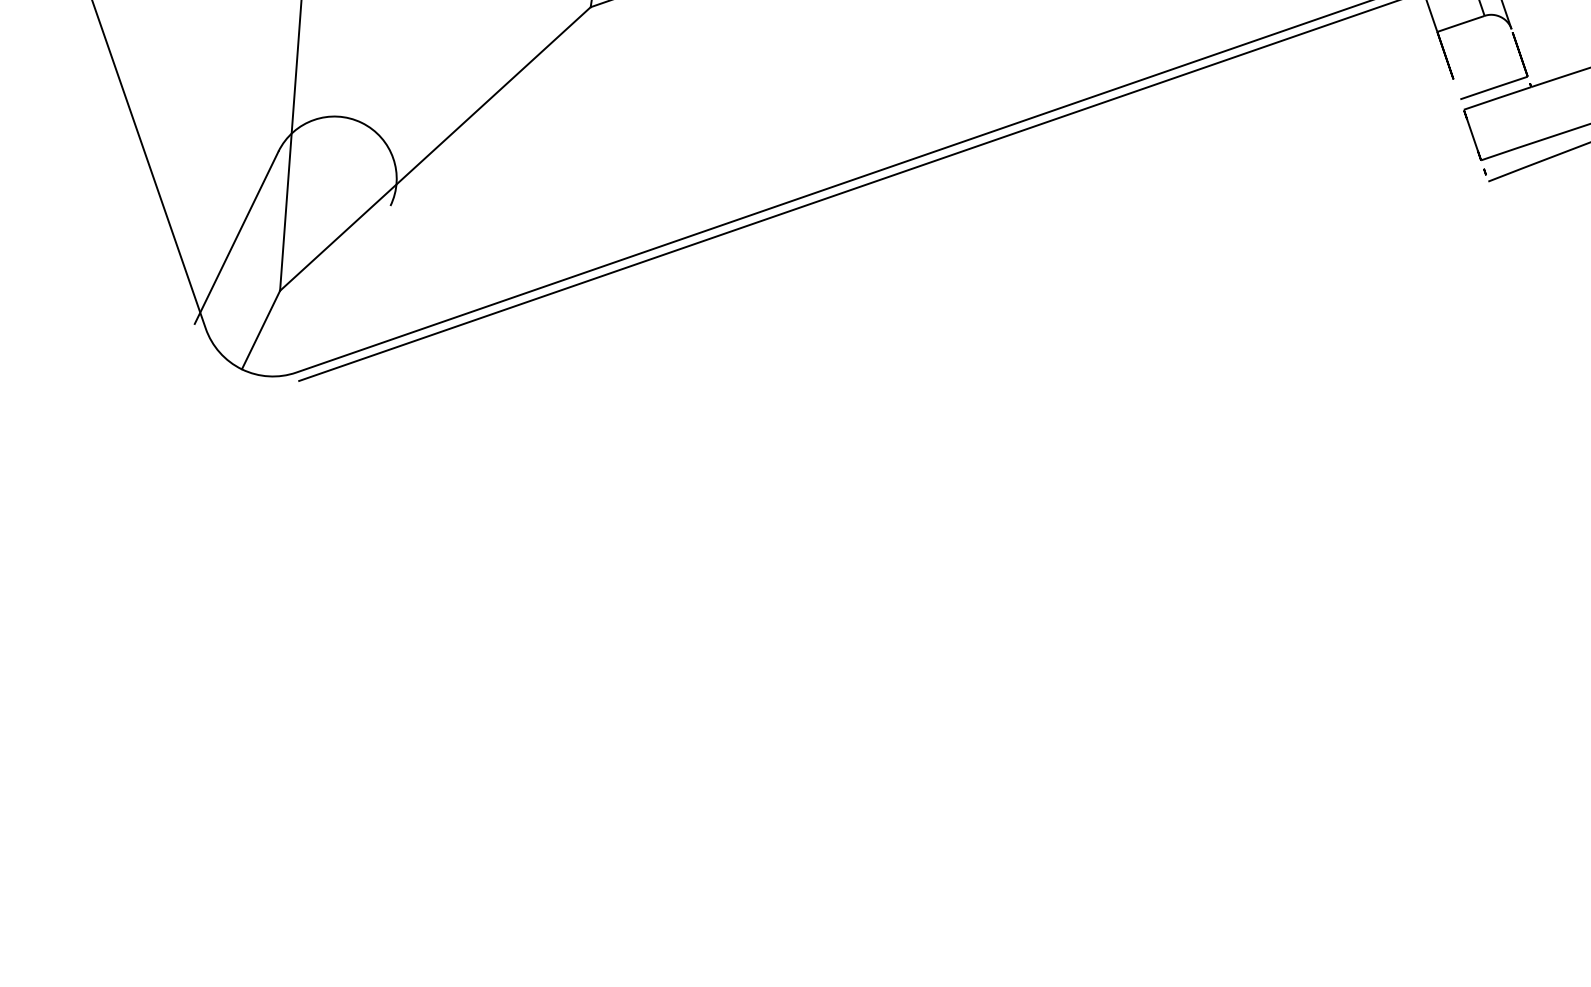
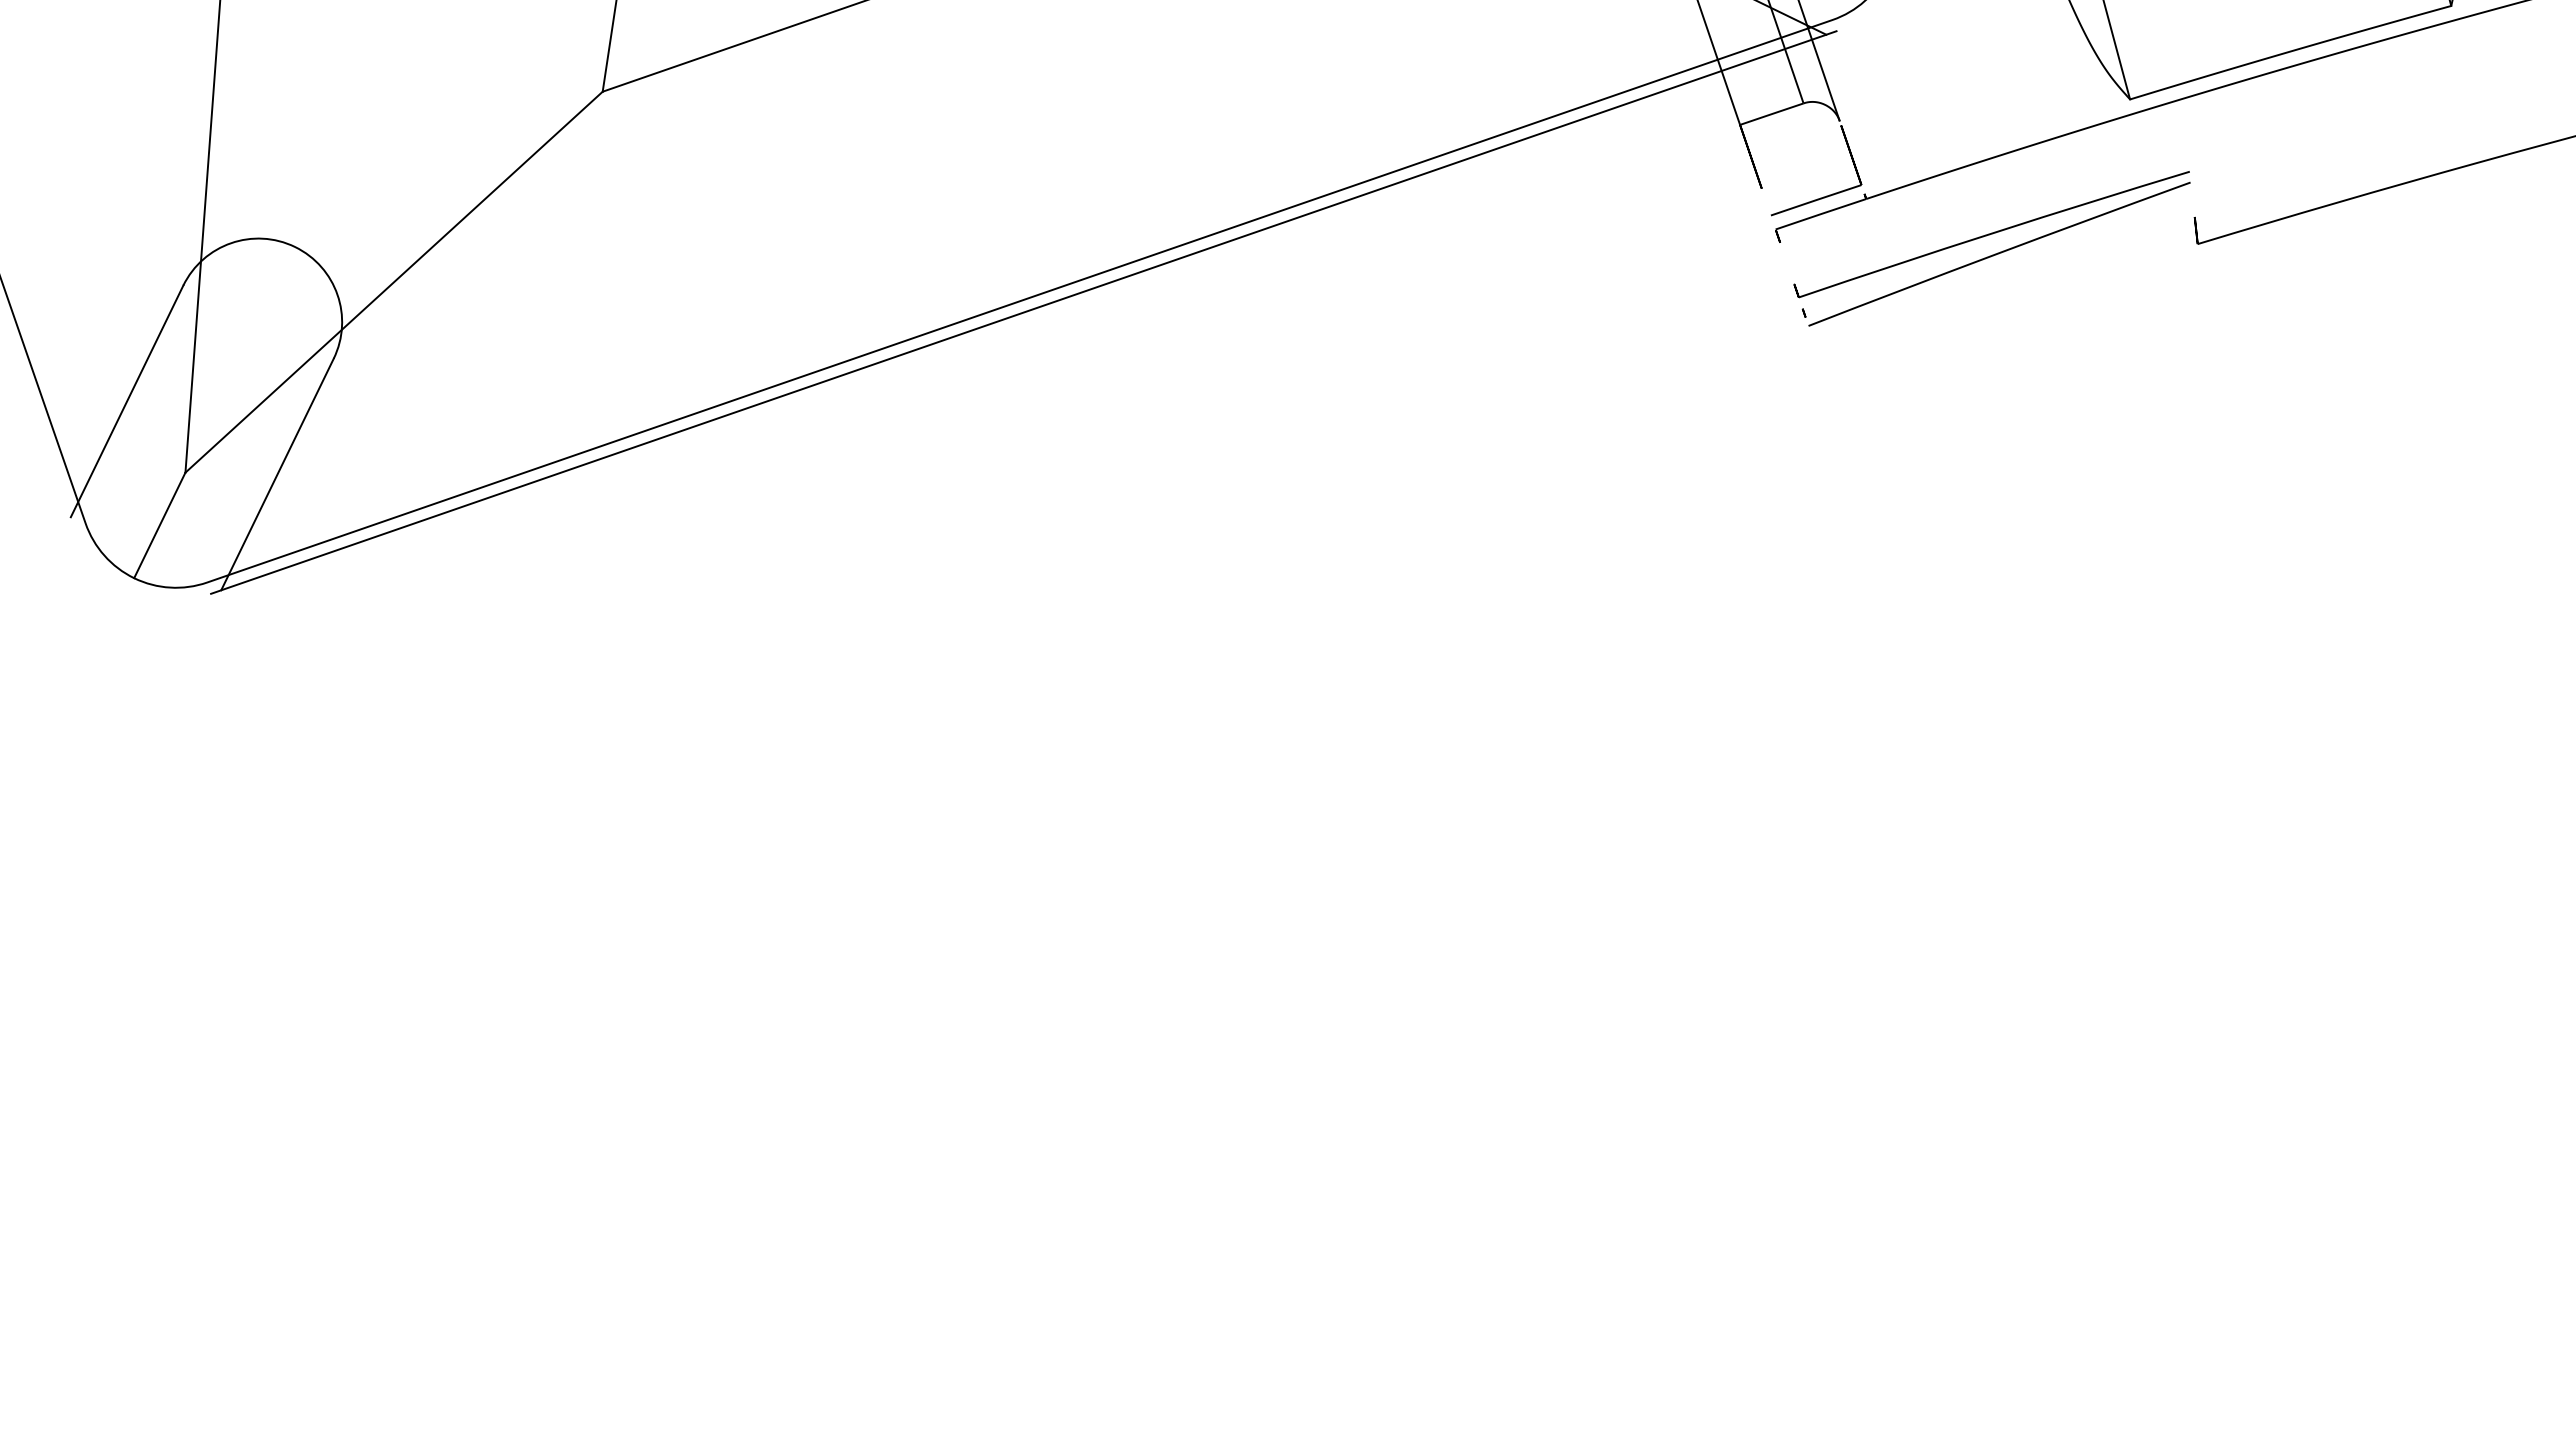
line: (348, 292) -> (277, 474), added

